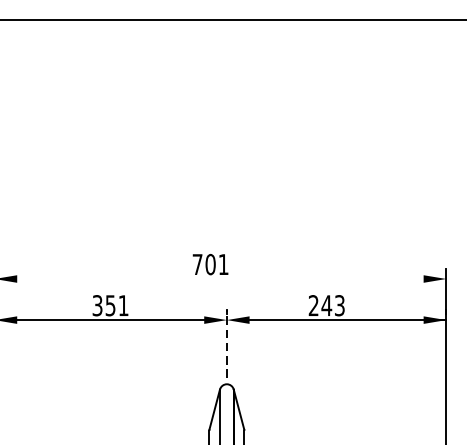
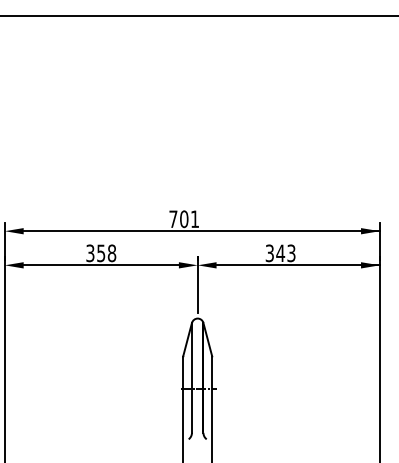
line: (231, 279) -> (201, 231), added
text: (123, 305) -> (111, 253), 351 -> 358
text: (313, 305) -> (269, 253), 243 -> 343
line: (226, 344) -> (197, 285), dashed -> solid

